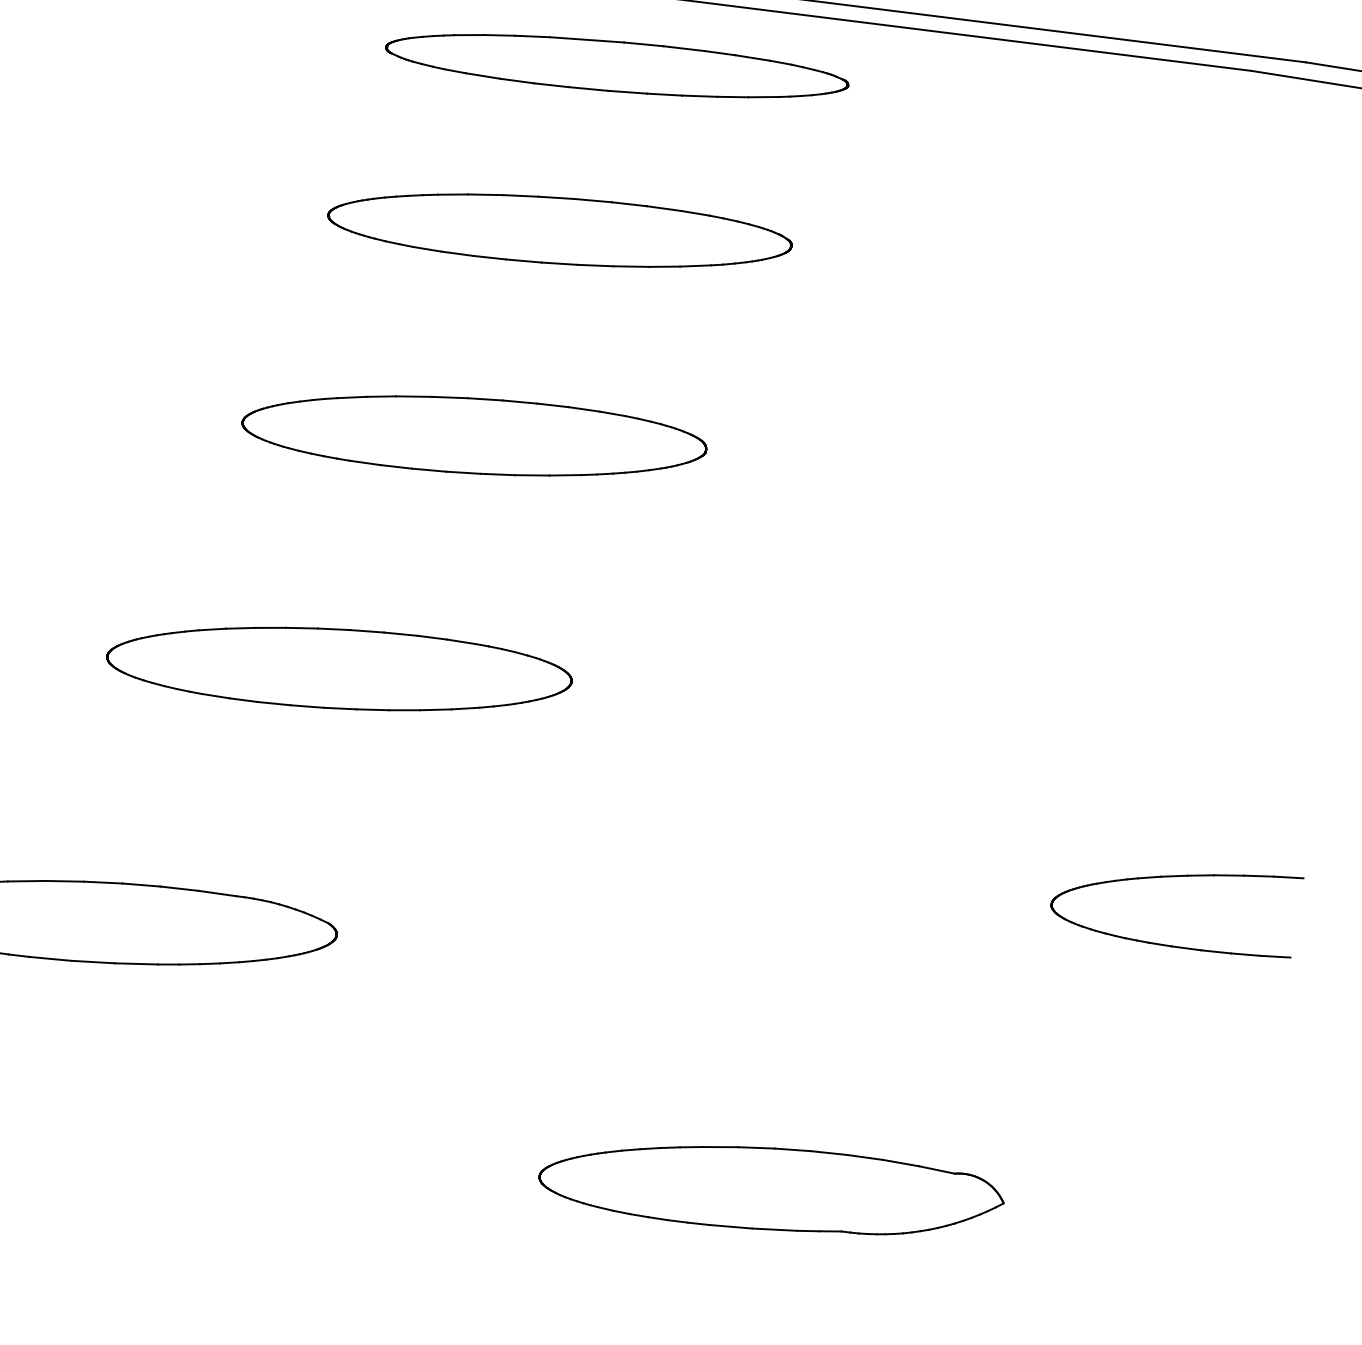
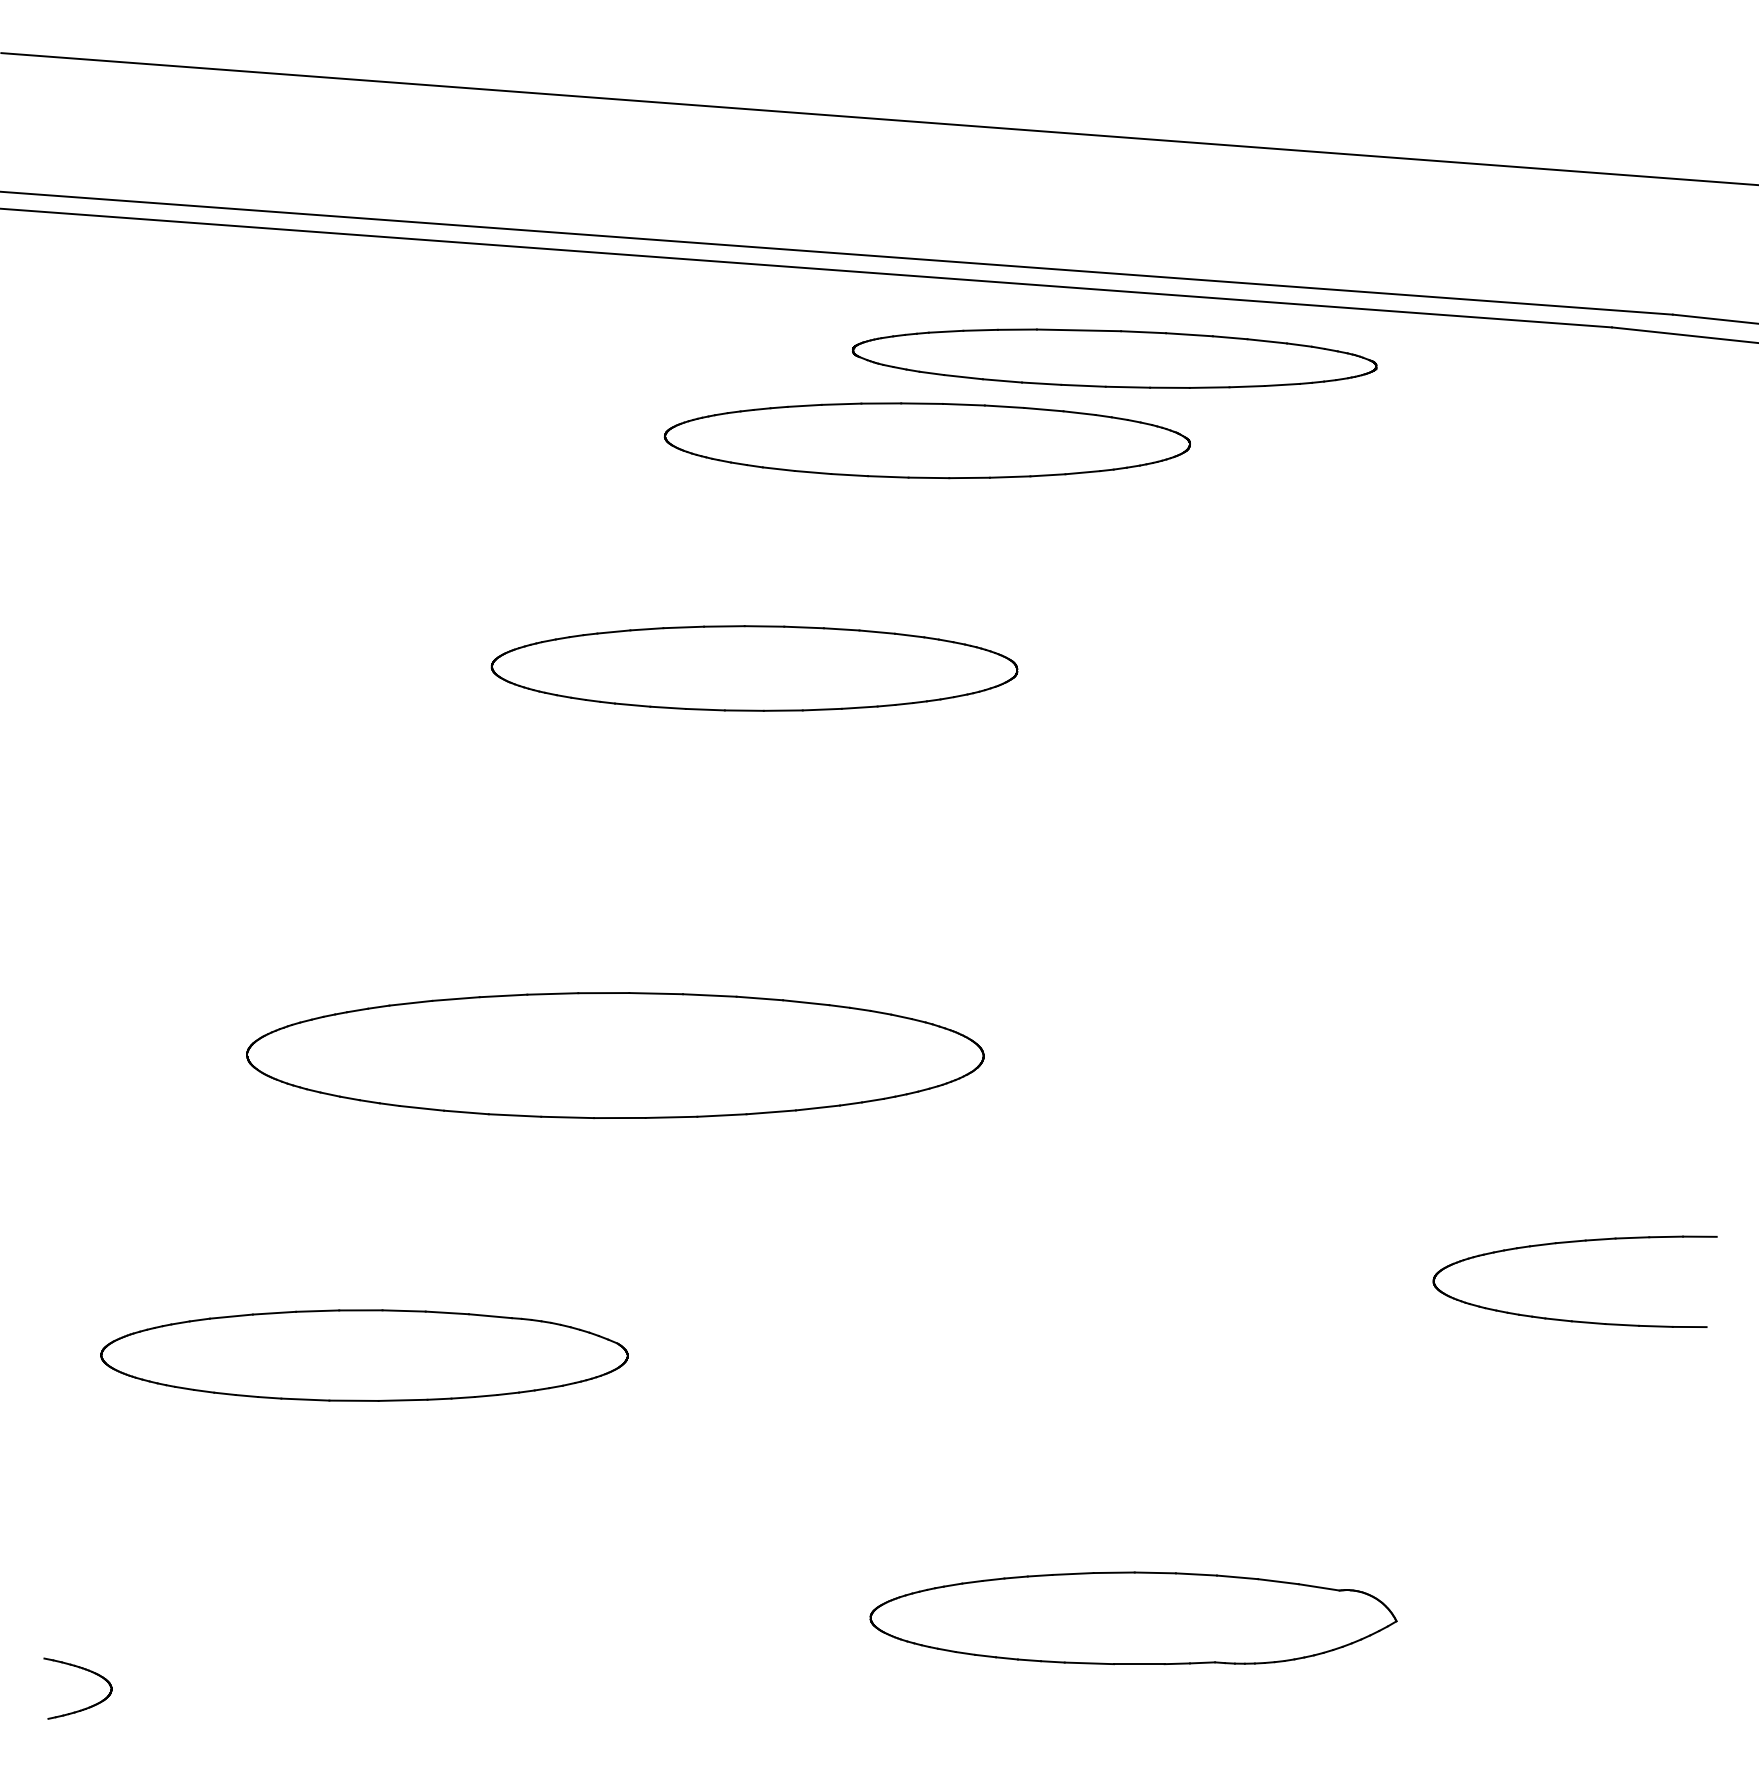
part: (616, 66) -> (1114, 358), moved
part: (559, 230) -> (926, 440), moved
part: (474, 436) -> (754, 668), moved
part: (339, 669) -> (615, 1055), size x1.4

